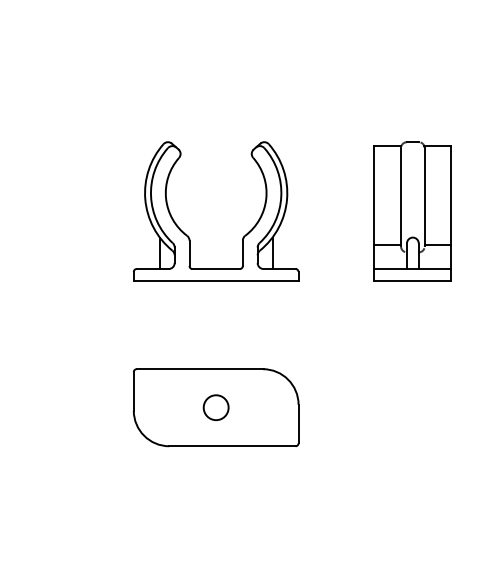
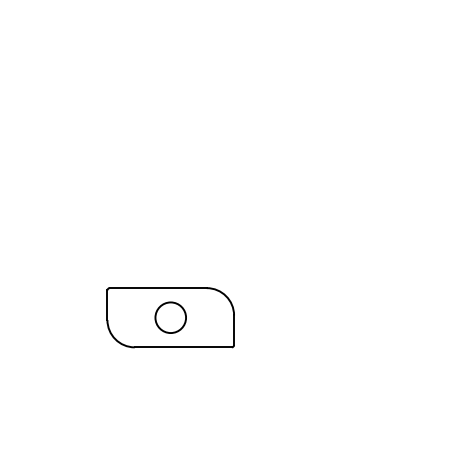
part: (412, 210) -> (321, 166), removed
part: (189, 236) -> (150, 186), removed
circle: (215, 407) -> (170, 317), size x1.6

